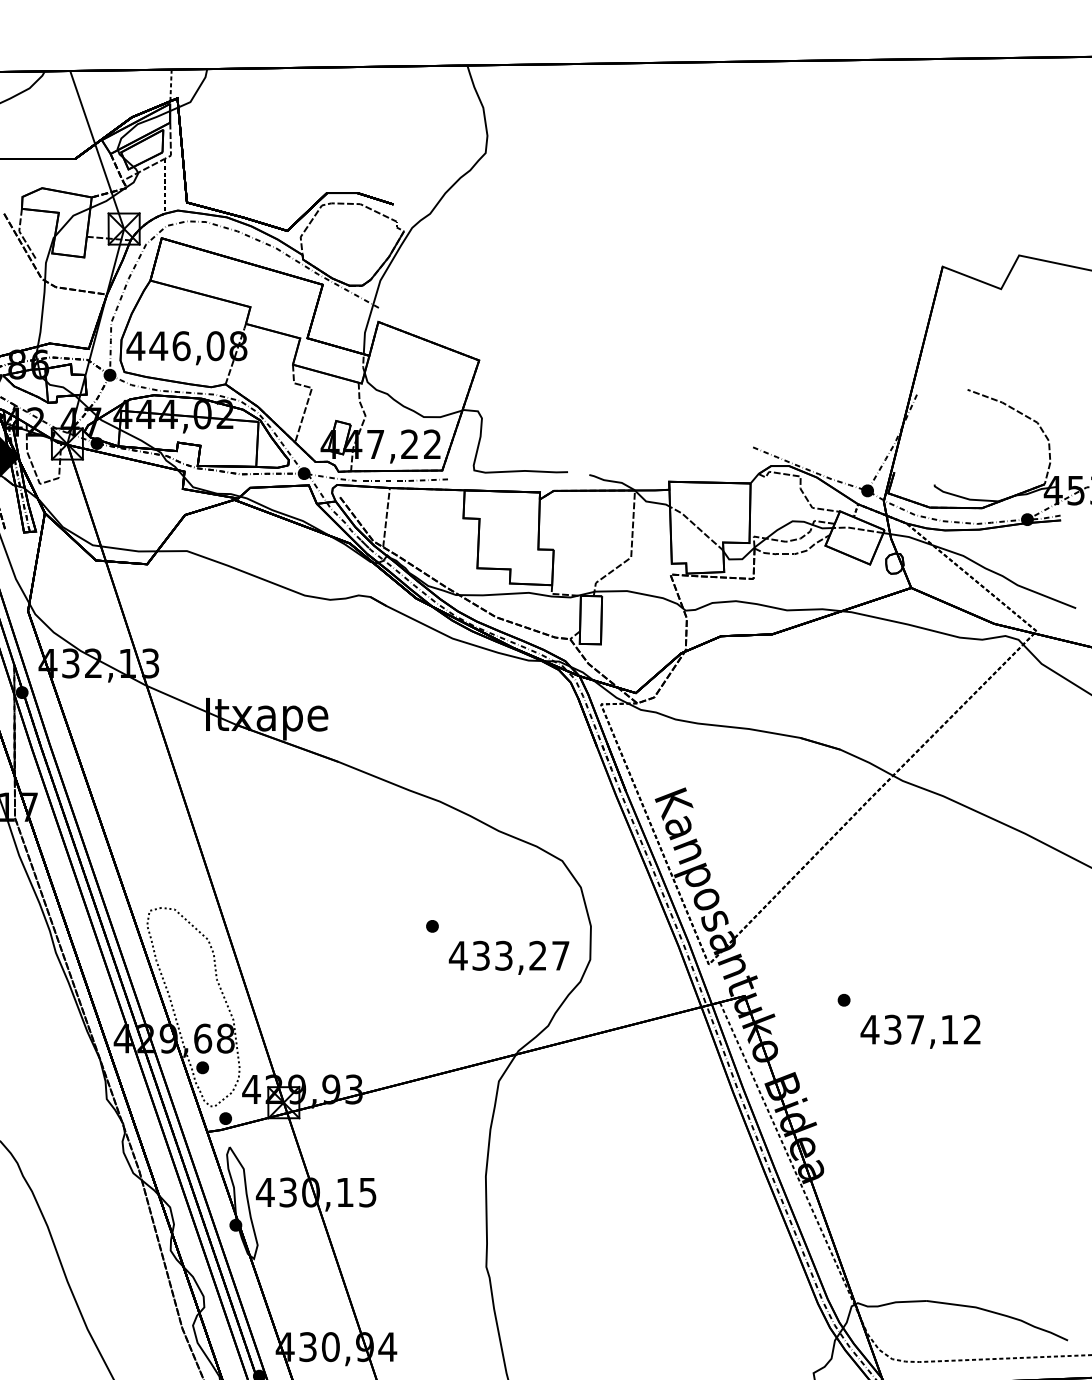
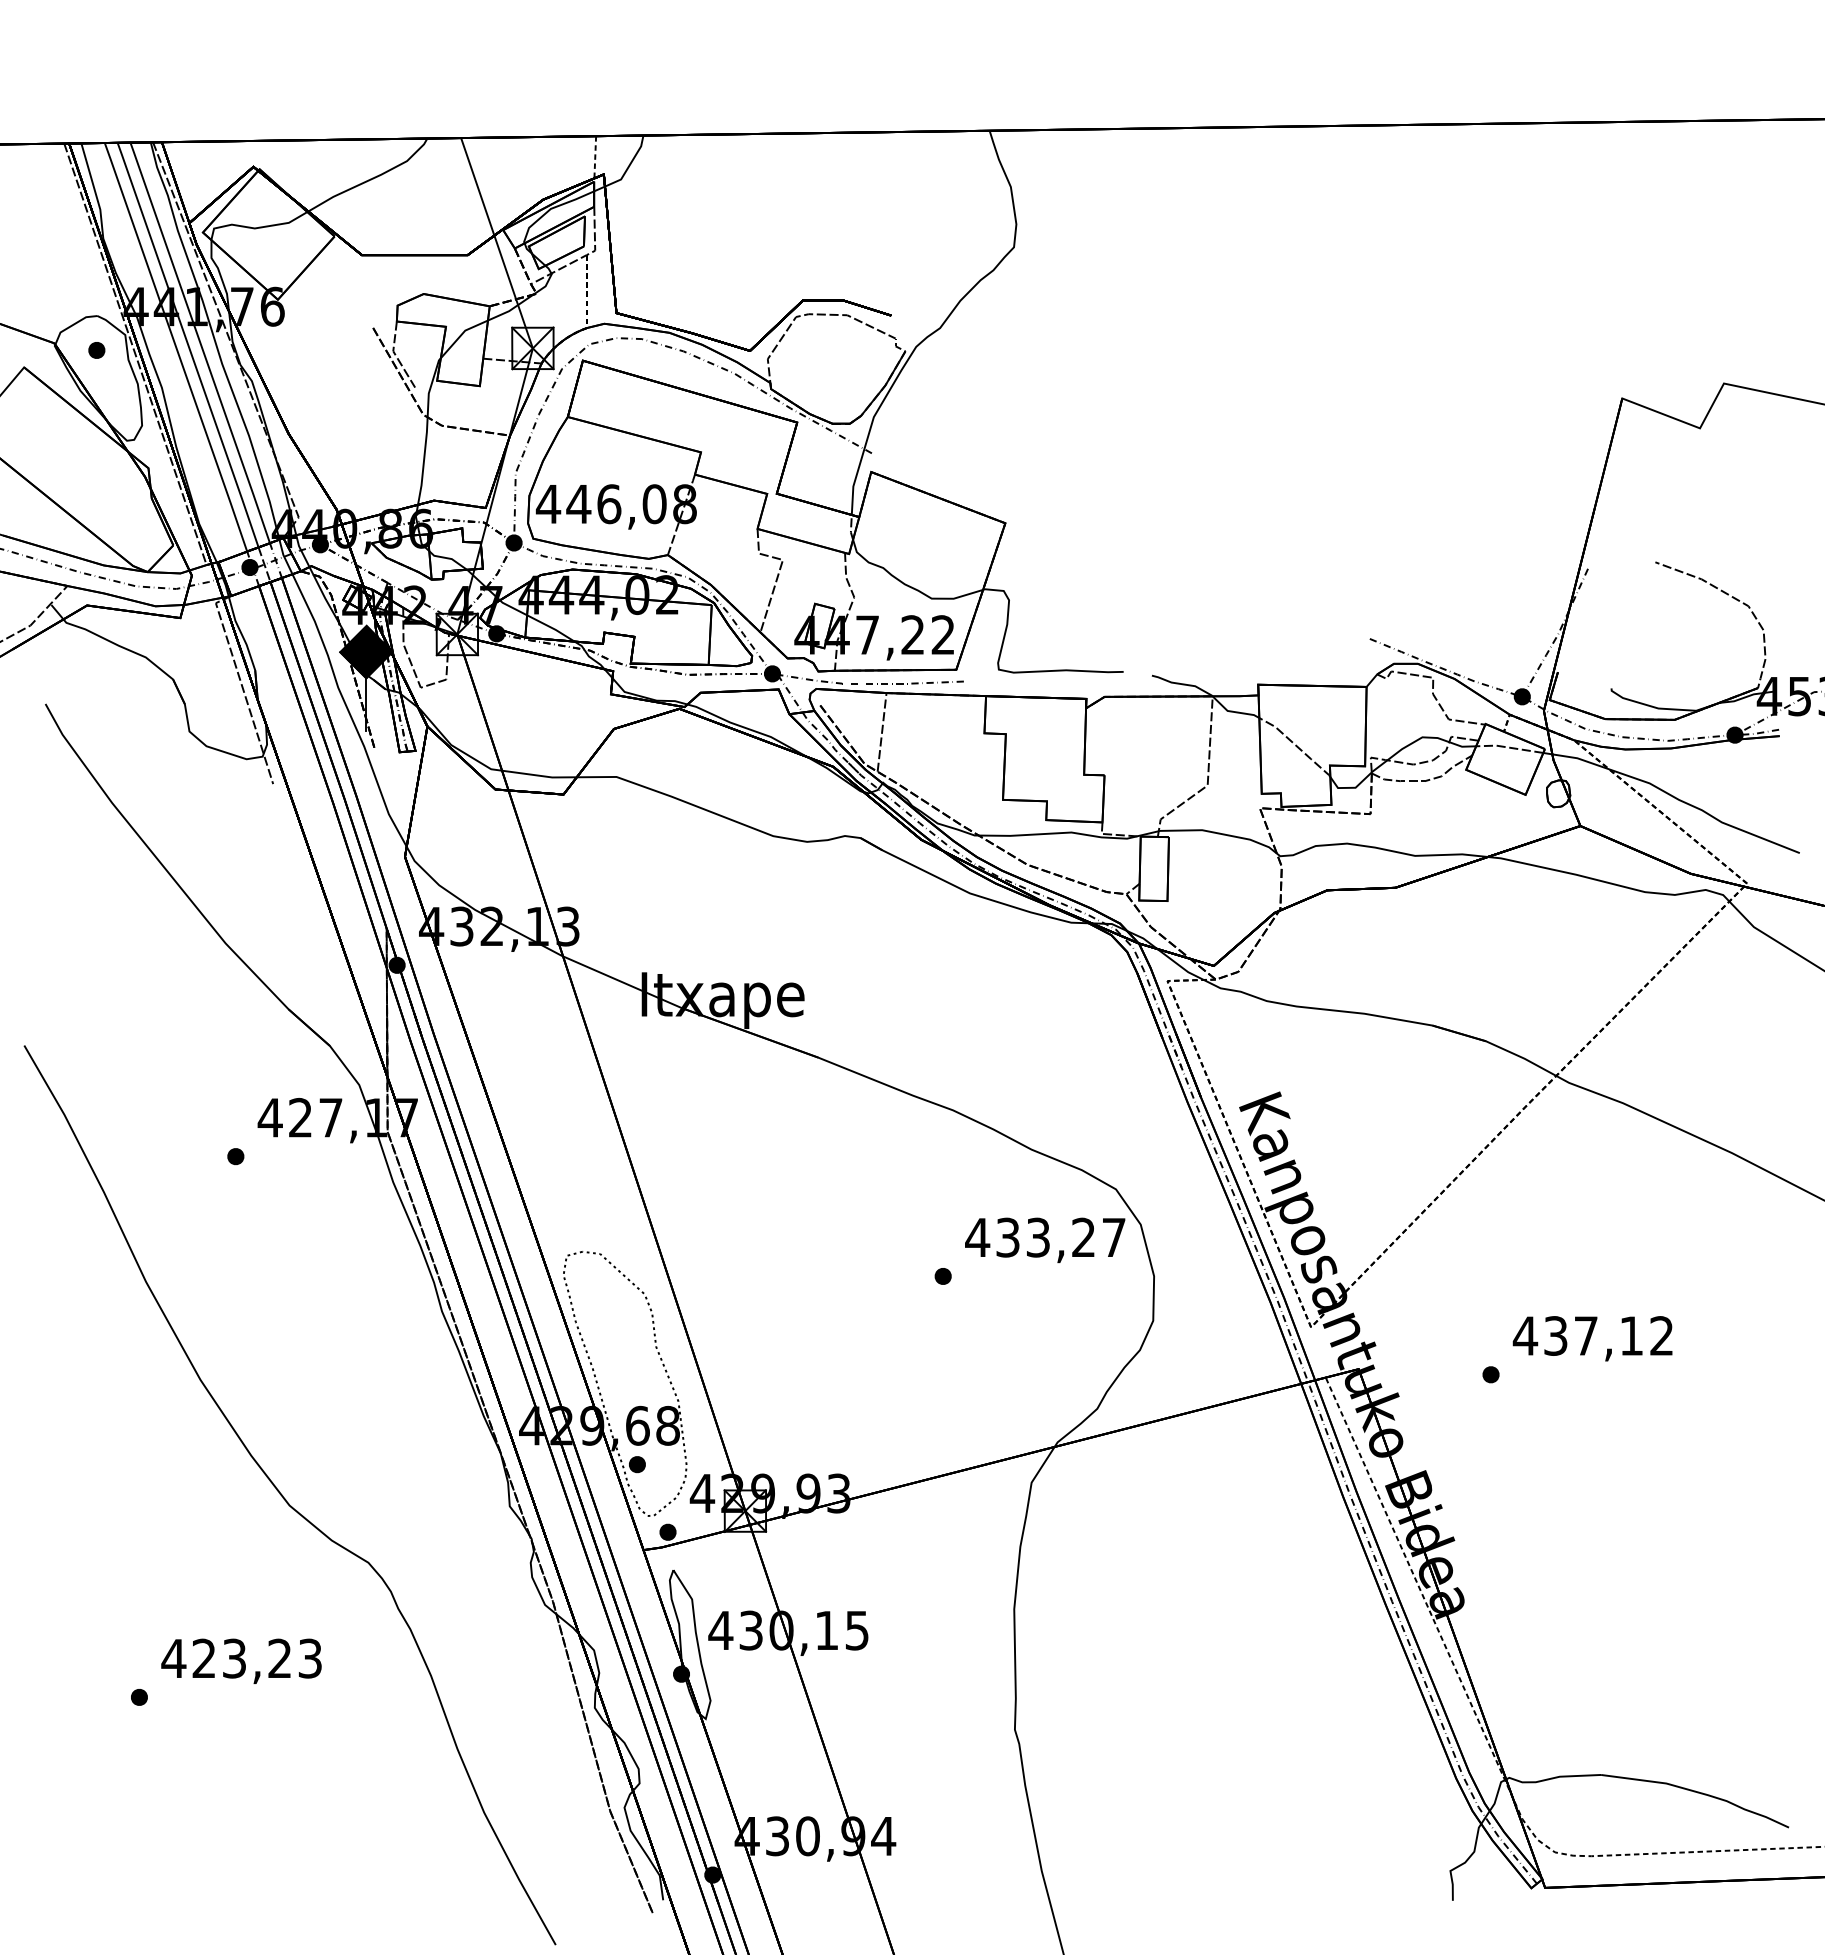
text: (509, 957) -> (1045, 1240), moved
text: (920, 1031) -> (1592, 1338), moved

